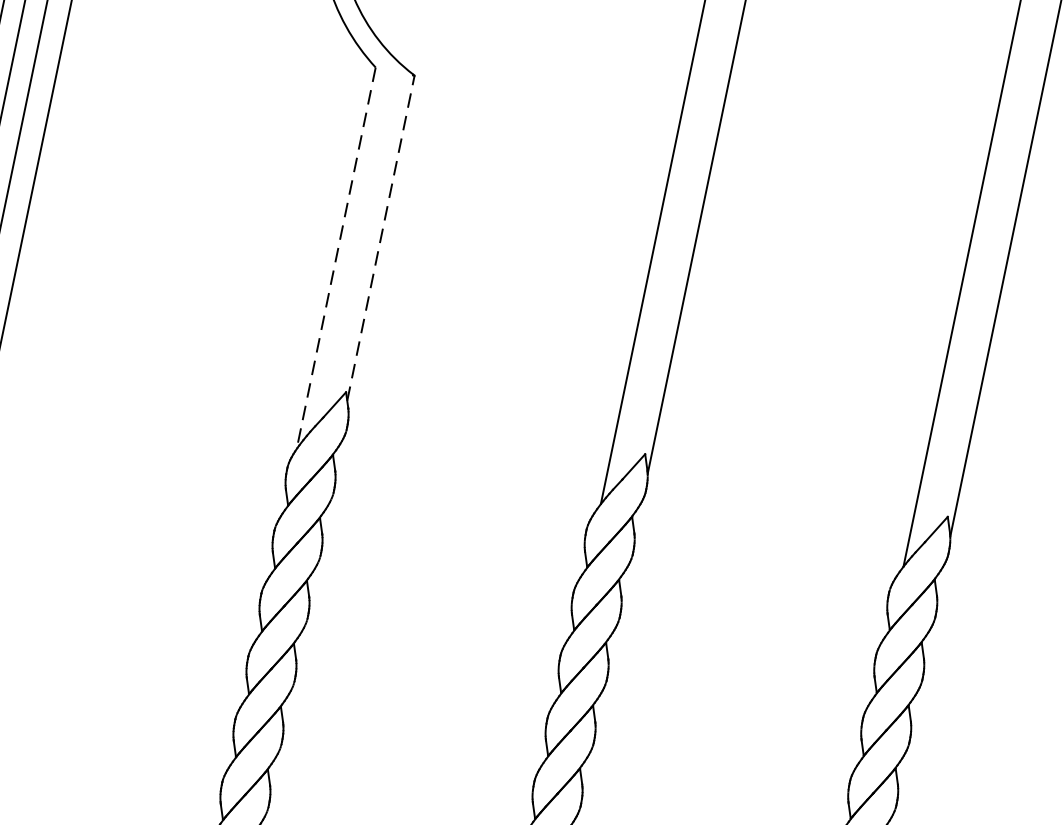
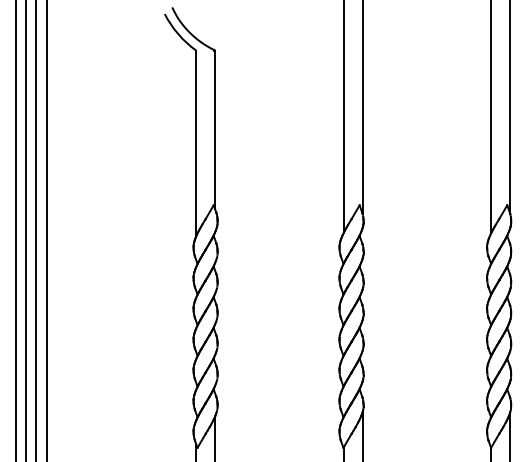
line: (381, 237) -> (215, 129), dashed -> solid
line: (336, 260) -> (196, 144), dashed -> solid

